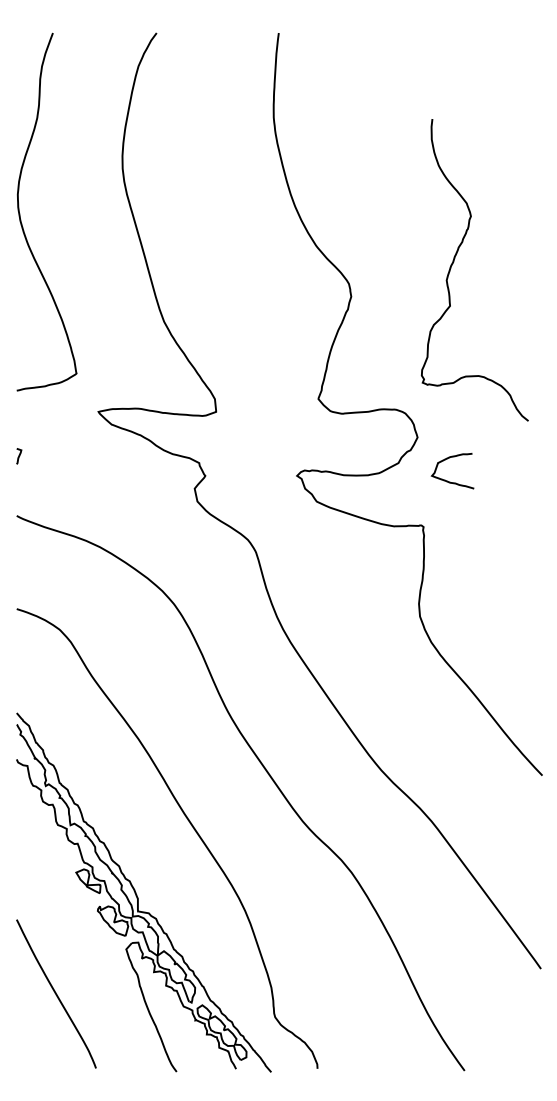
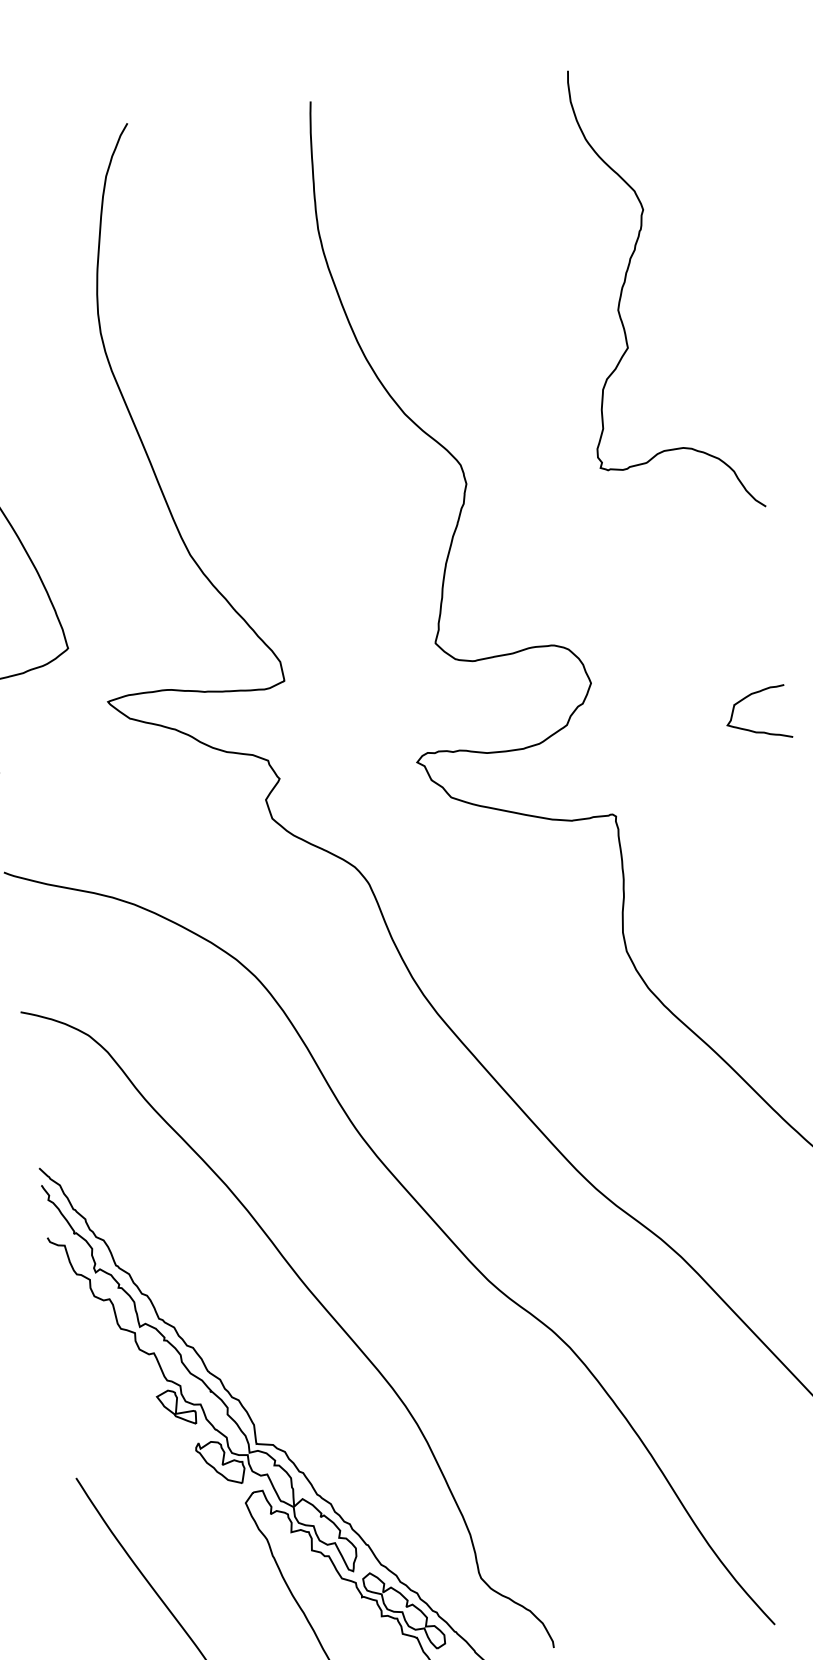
curve: (454, 261) -> (626, 280), moved
curve: (450, 481) -> (756, 730), moved

